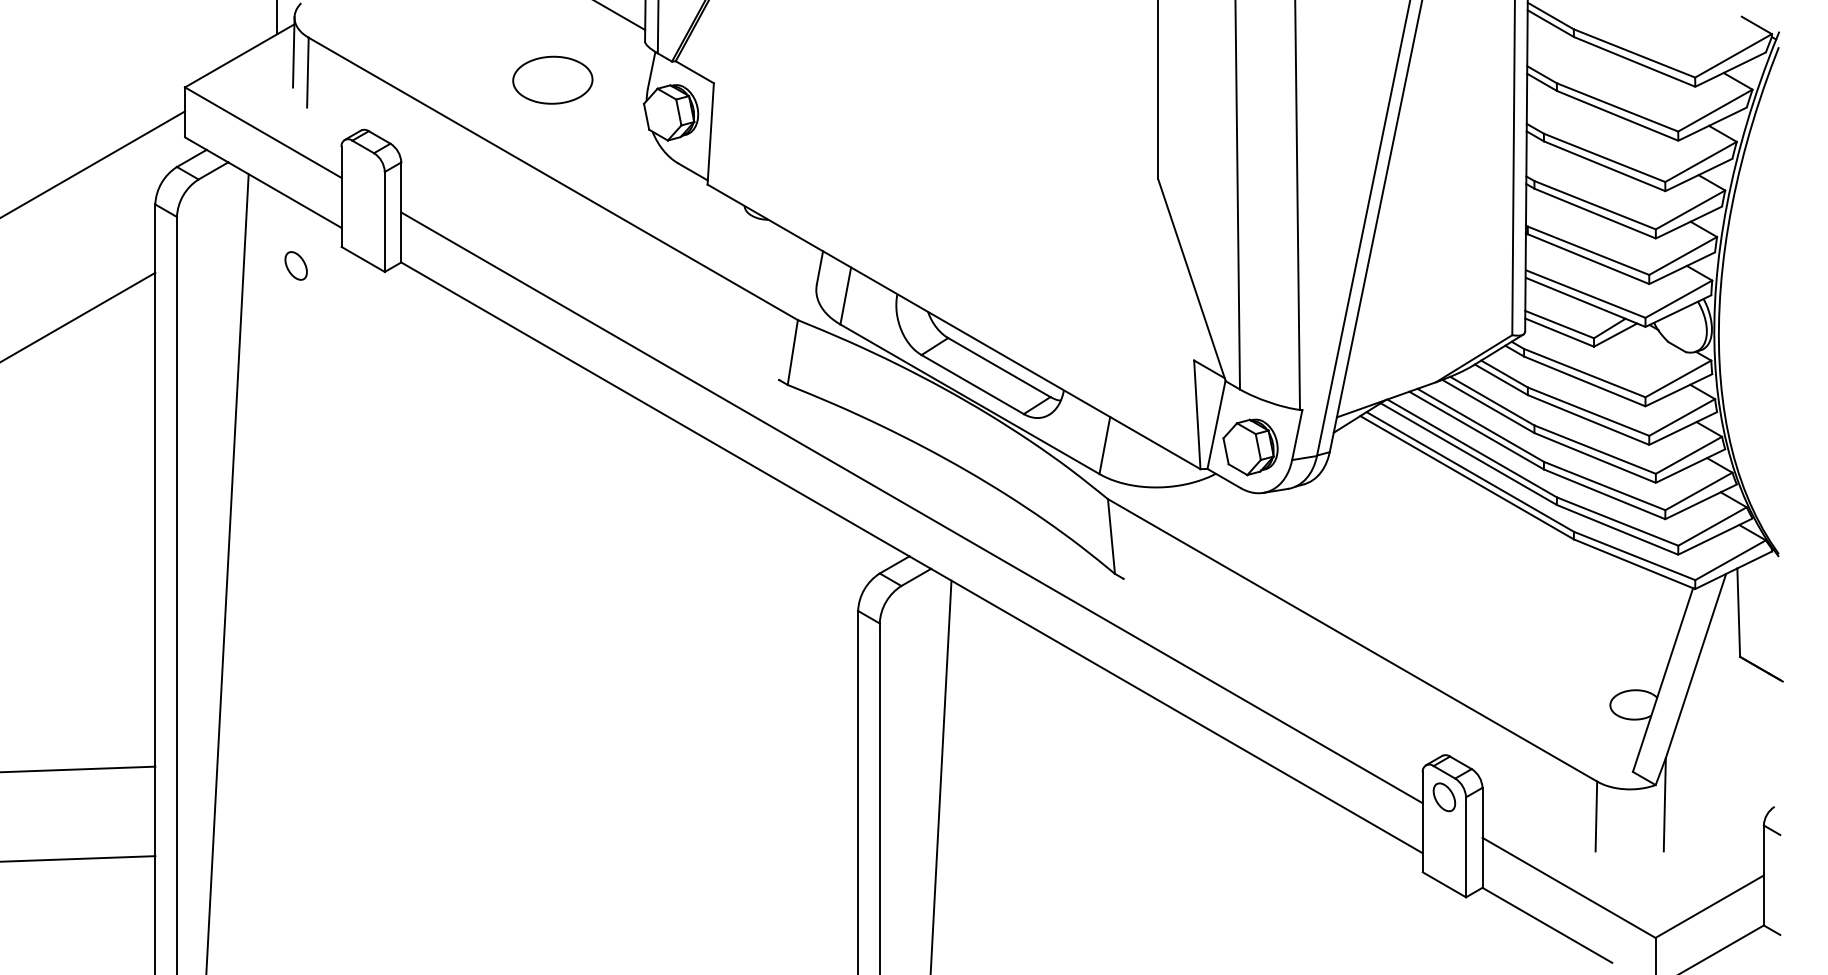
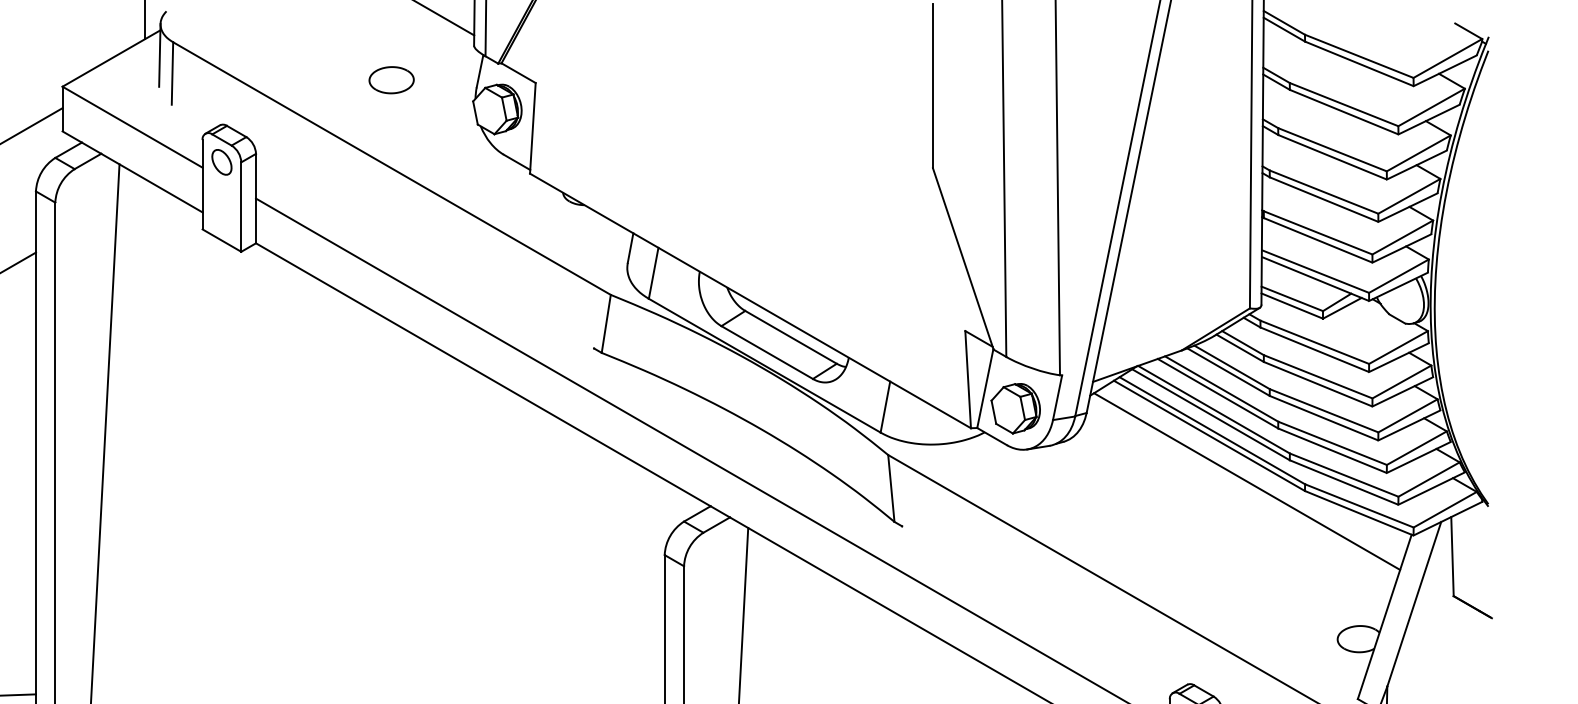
part: (552, 79) -> (391, 79), size x0.62
part: (295, 265) -> (221, 161), moved
line: (1509, 528) -> (1247, 481), added

